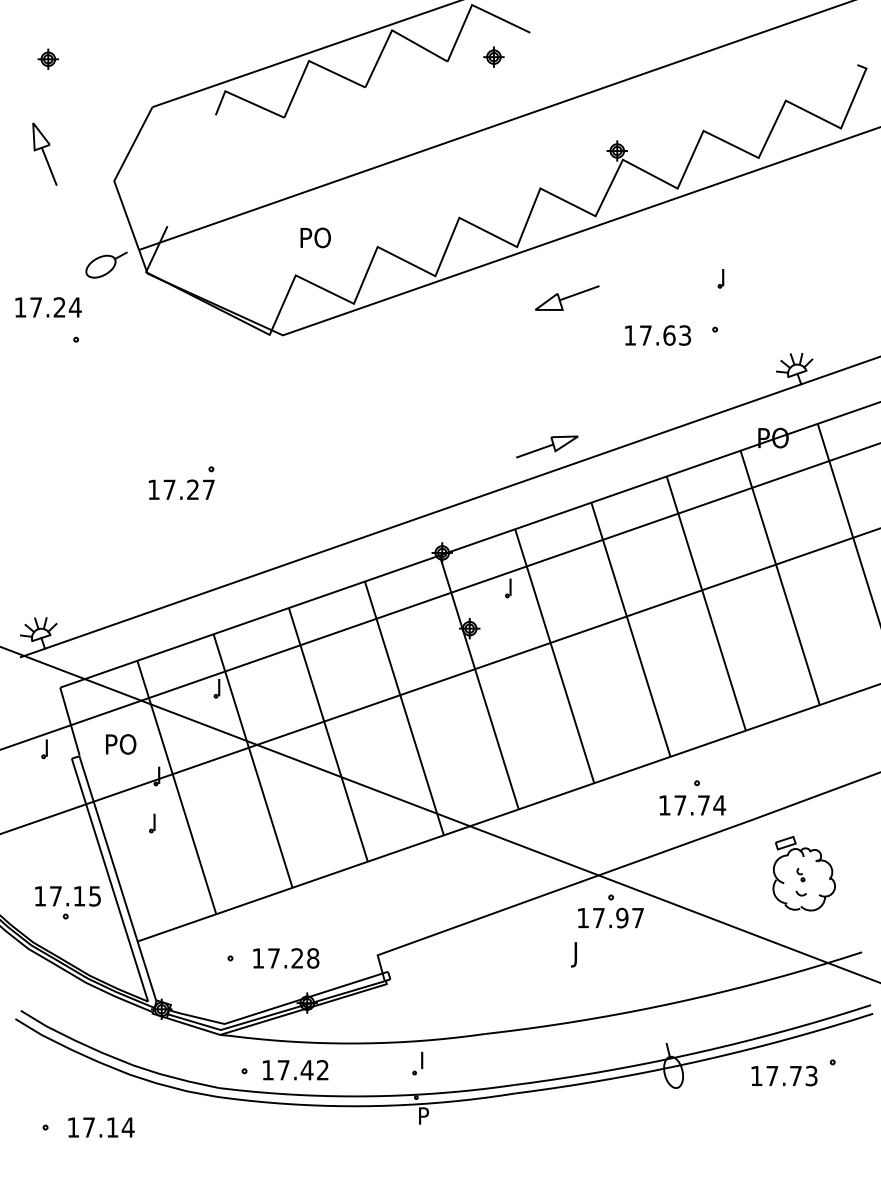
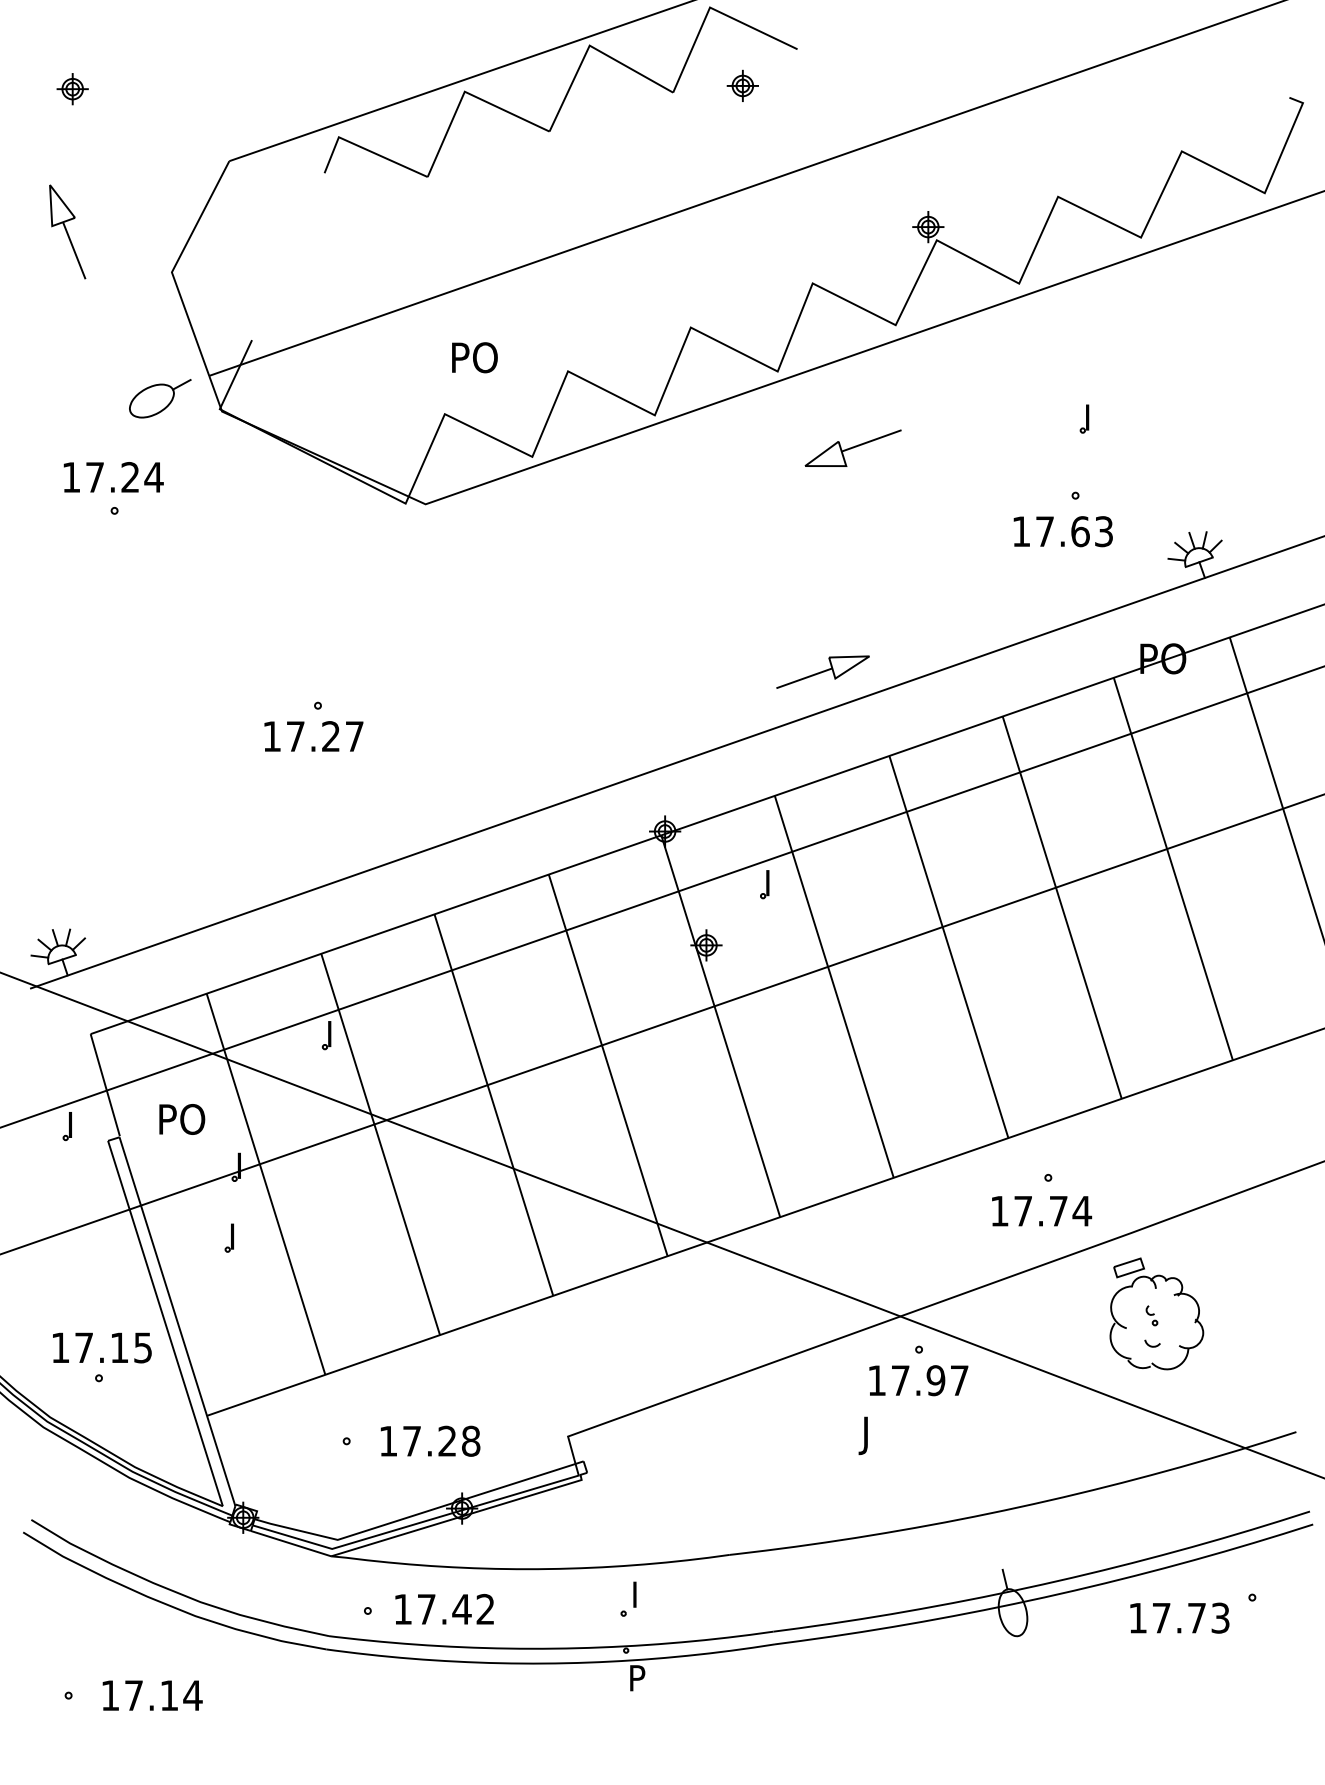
text: (48, 307) -> (113, 477), moved
text: (657, 335) -> (1062, 531), moved
text: (181, 489) -> (313, 736), moved
part: (803, 873) -> (1155, 1313), moved

